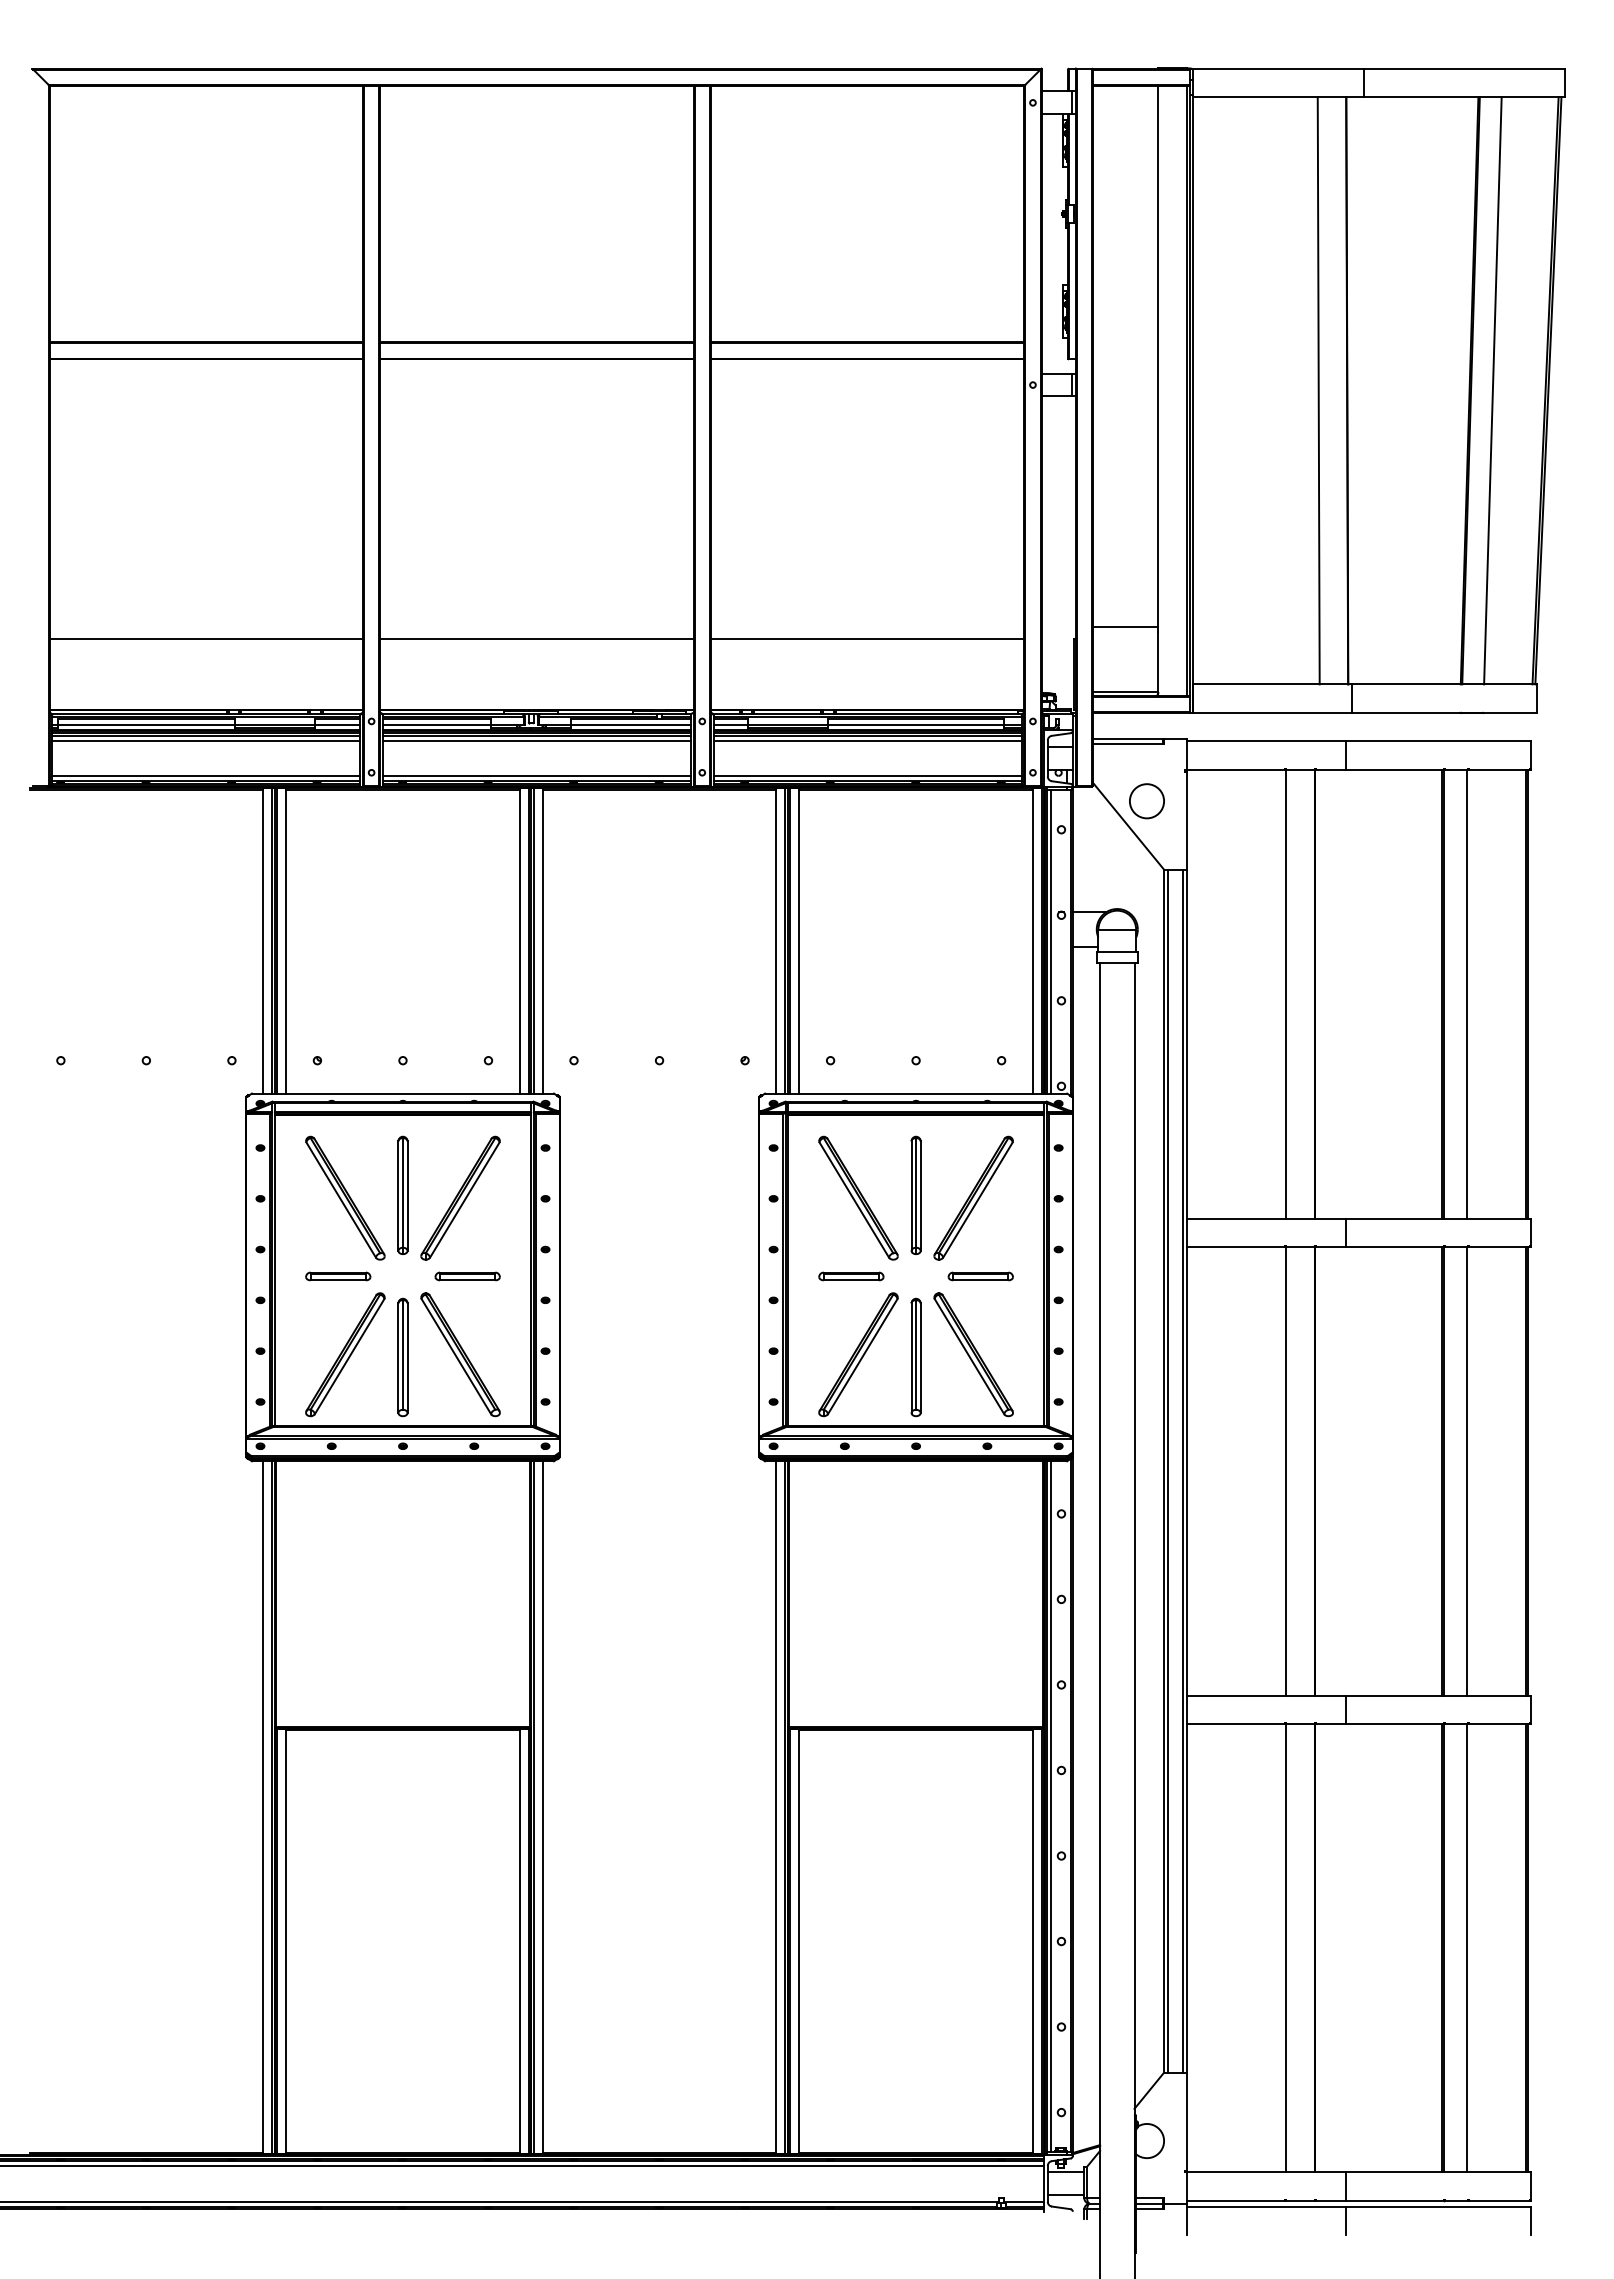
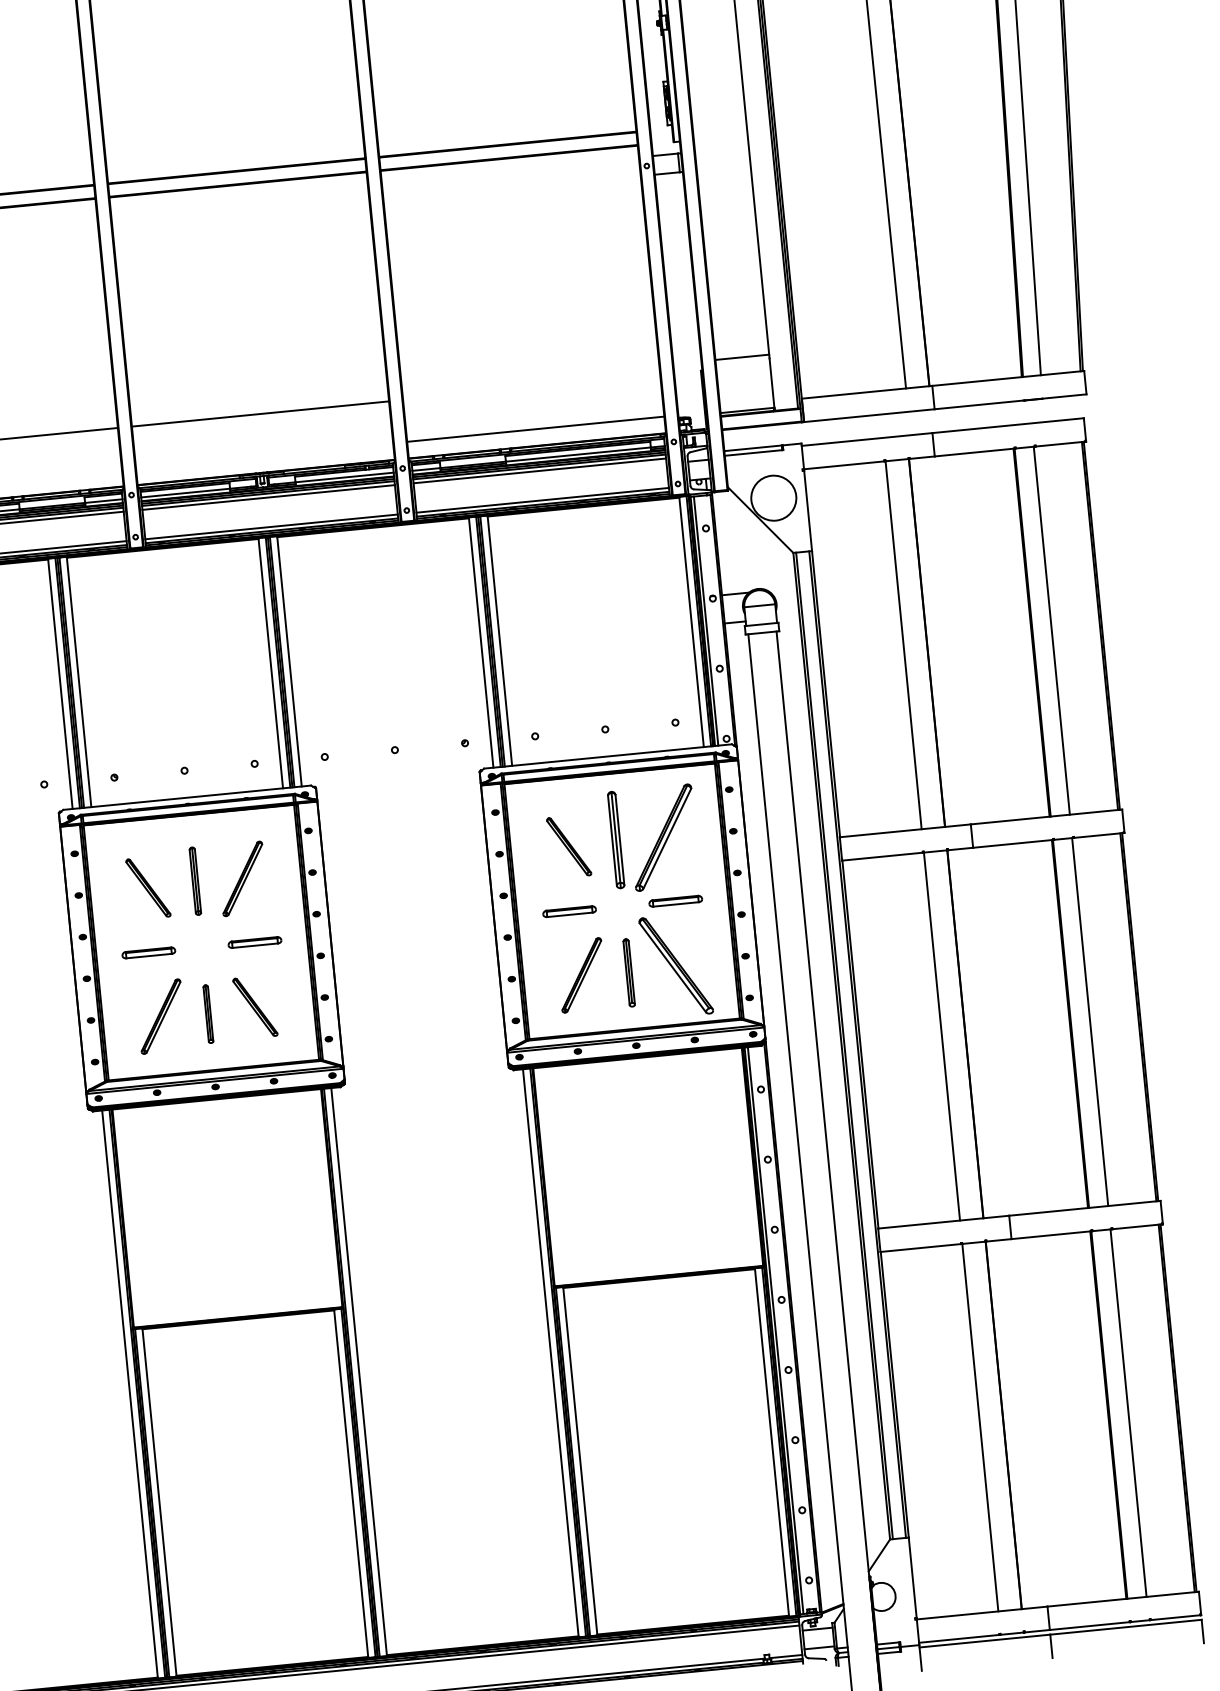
line: (867, 638) -> (535, 429), moved
circle: (1146, 801) -> (773, 498), size x1.6
part: (402, 1194) -> (194, 880), size x0.7
part: (345, 1197) -> (148, 887), size x0.6
part: (460, 1197) -> (242, 878), size x0.7
part: (858, 1197) -> (569, 846), size x0.6
part: (345, 1354) -> (161, 1016), size x0.7
part: (460, 1354) -> (255, 1007), size x0.6
part: (858, 1354) -> (581, 975), size x0.7
part: (402, 1357) -> (208, 1014), size x0.6
part: (915, 1357) -> (628, 972), size x0.7

